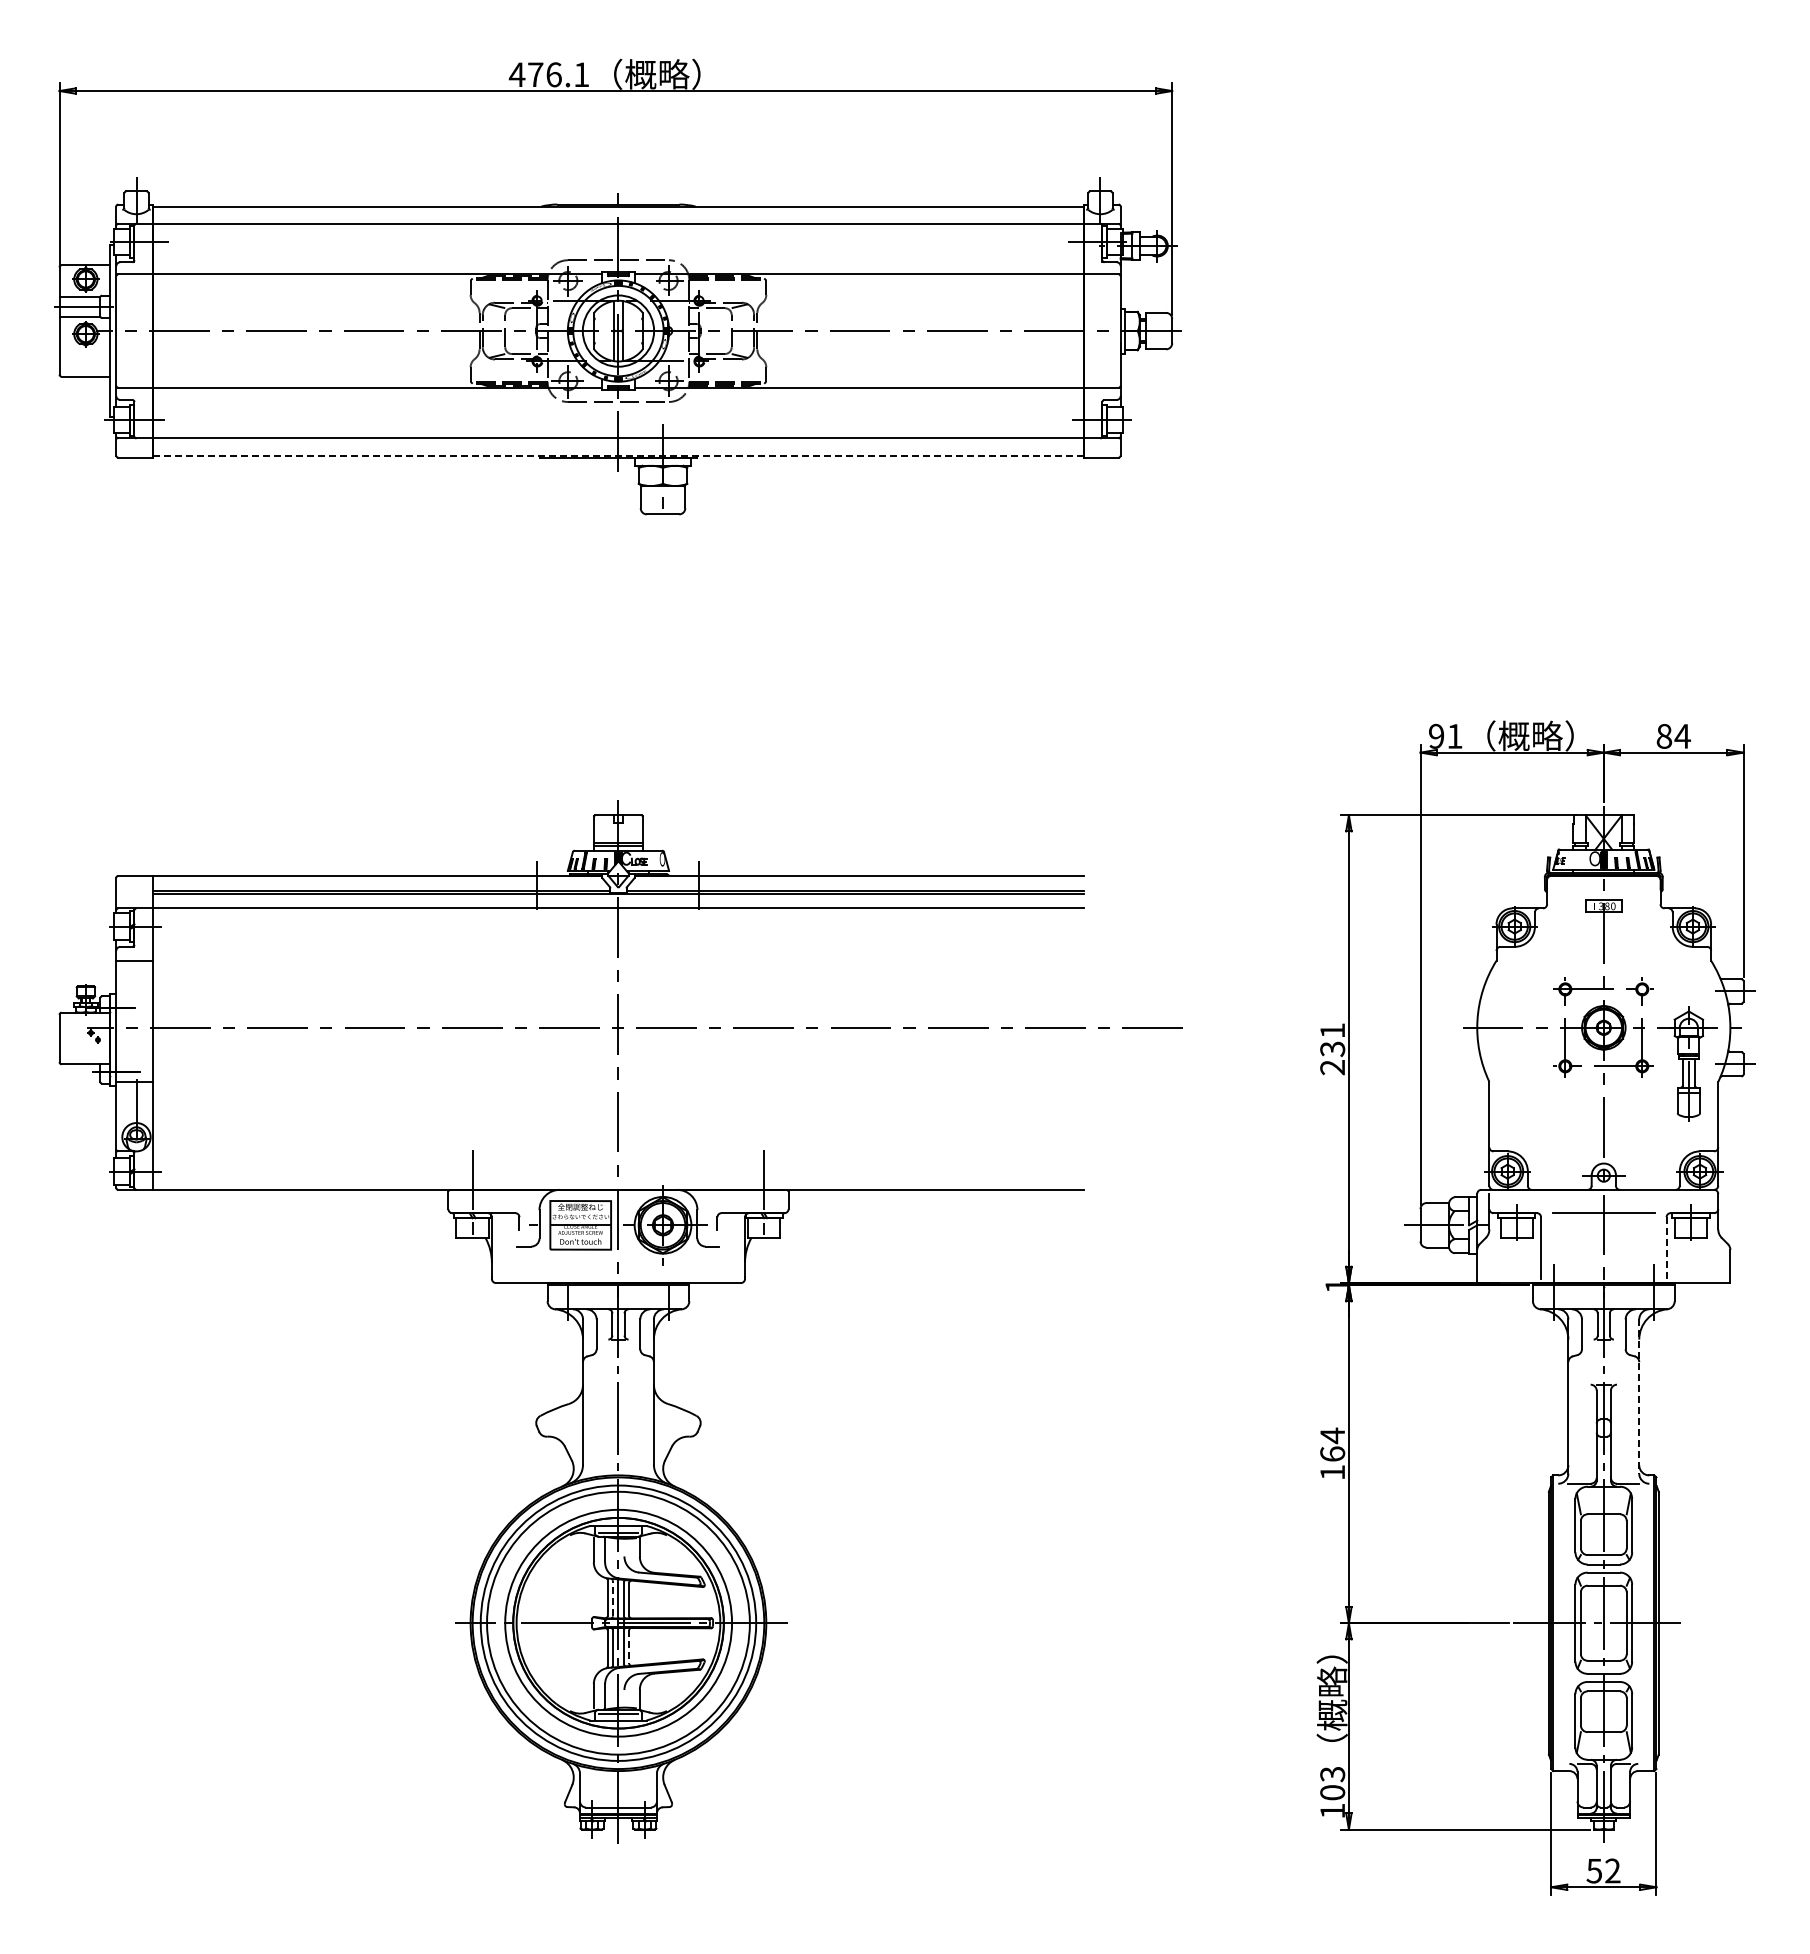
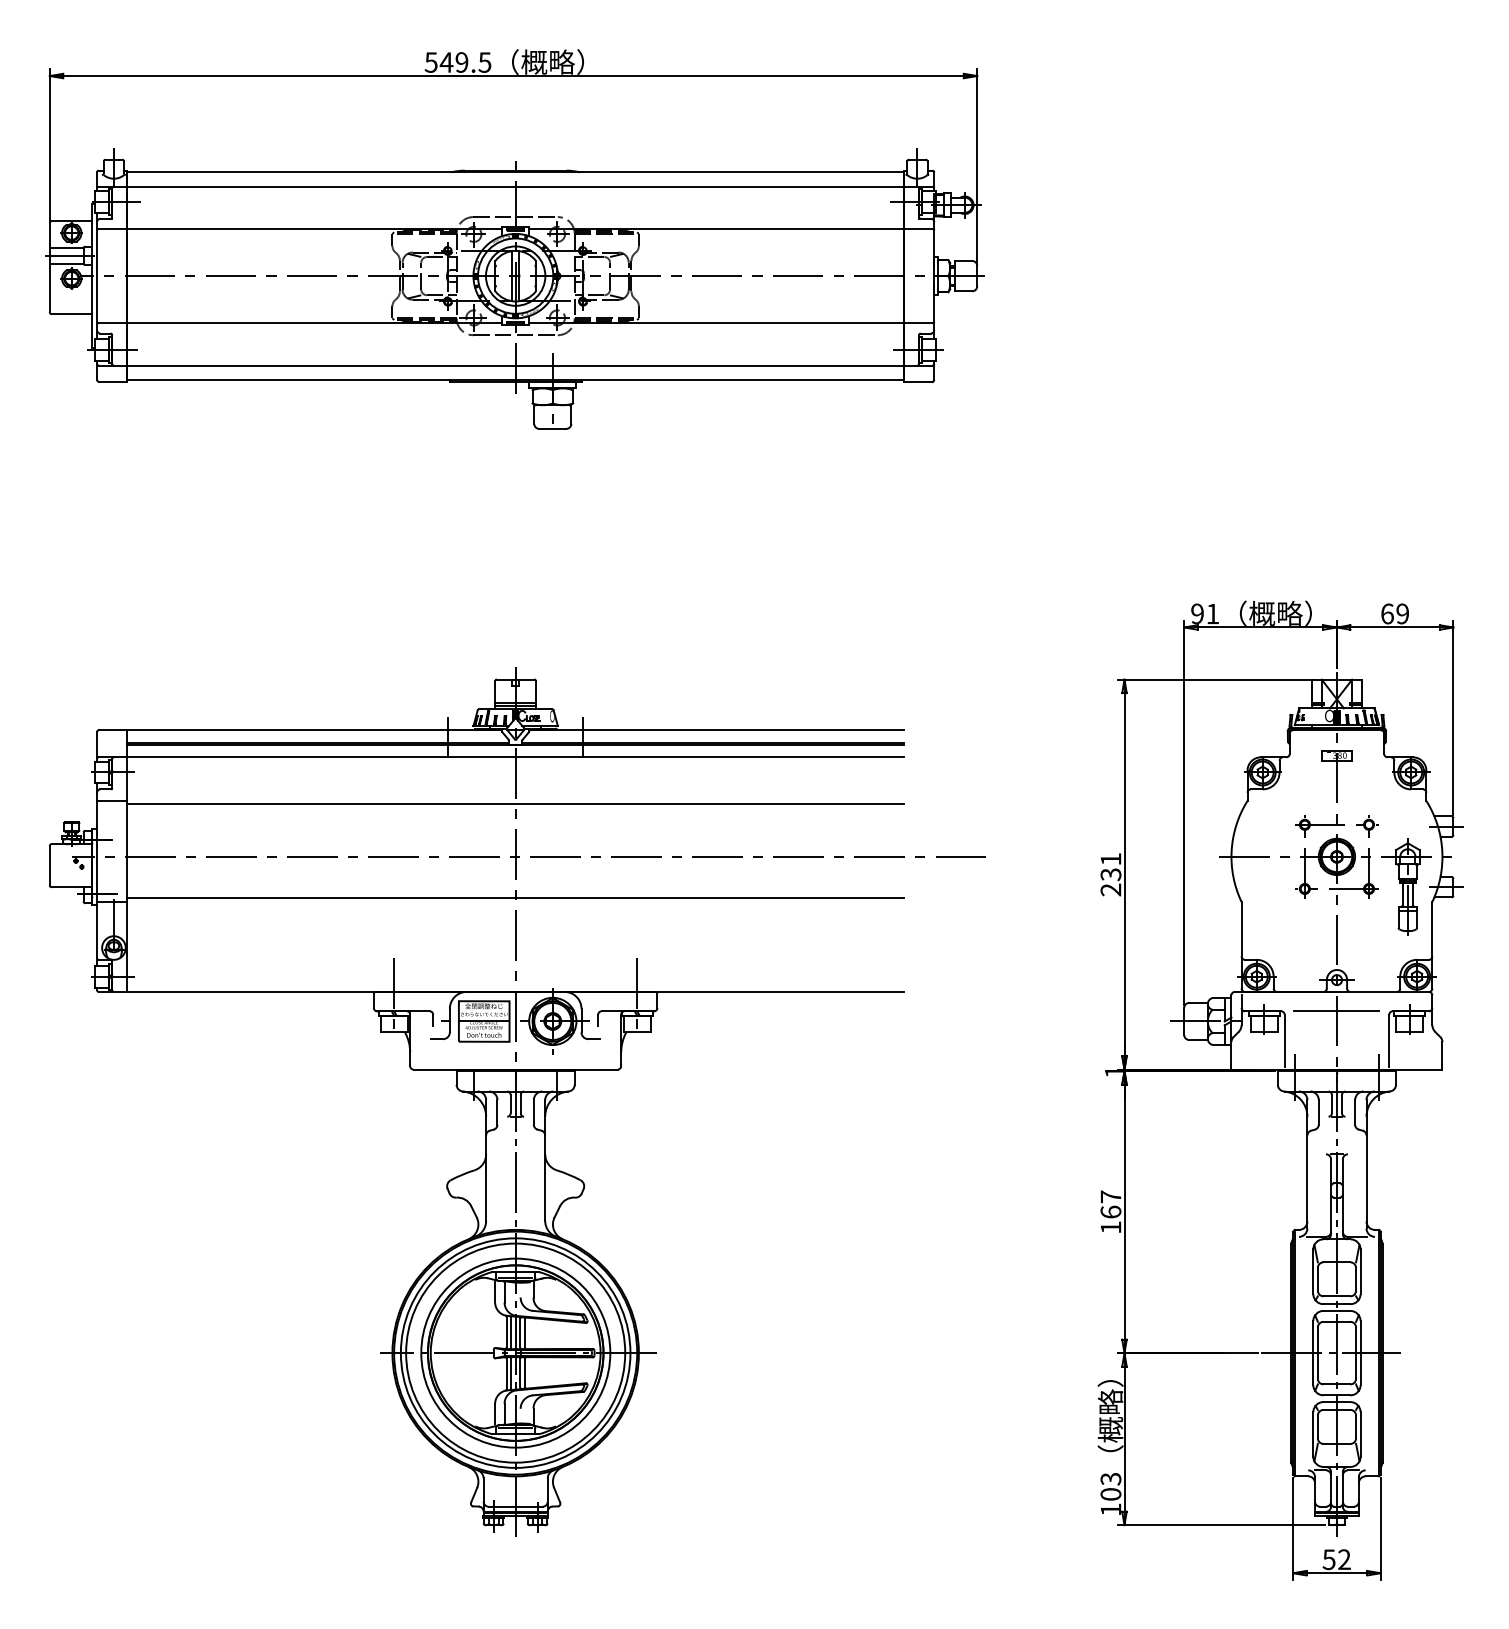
text: (548, 74) -> (457, 62), 476.1 -> 549.5
line: (618, 455) -> (515, 379), dashed -> solid
text: (1673, 735) -> (1395, 613), 84 -> 69
line: (618, 964) -> (515, 804), added
line: (618, 1077) -> (515, 898), added
line: (1666, 1248) -> (1389, 1040), dashed -> solid
line: (1639, 1397) -> (1366, 1164), dashed -> solid
text: (1332, 1435) -> (1110, 1196), 164 -> 167
line: (612, 1598) -> (510, 1332), dashed -> solid
line: (629, 1646) -> (524, 1372), dashed -> solid

